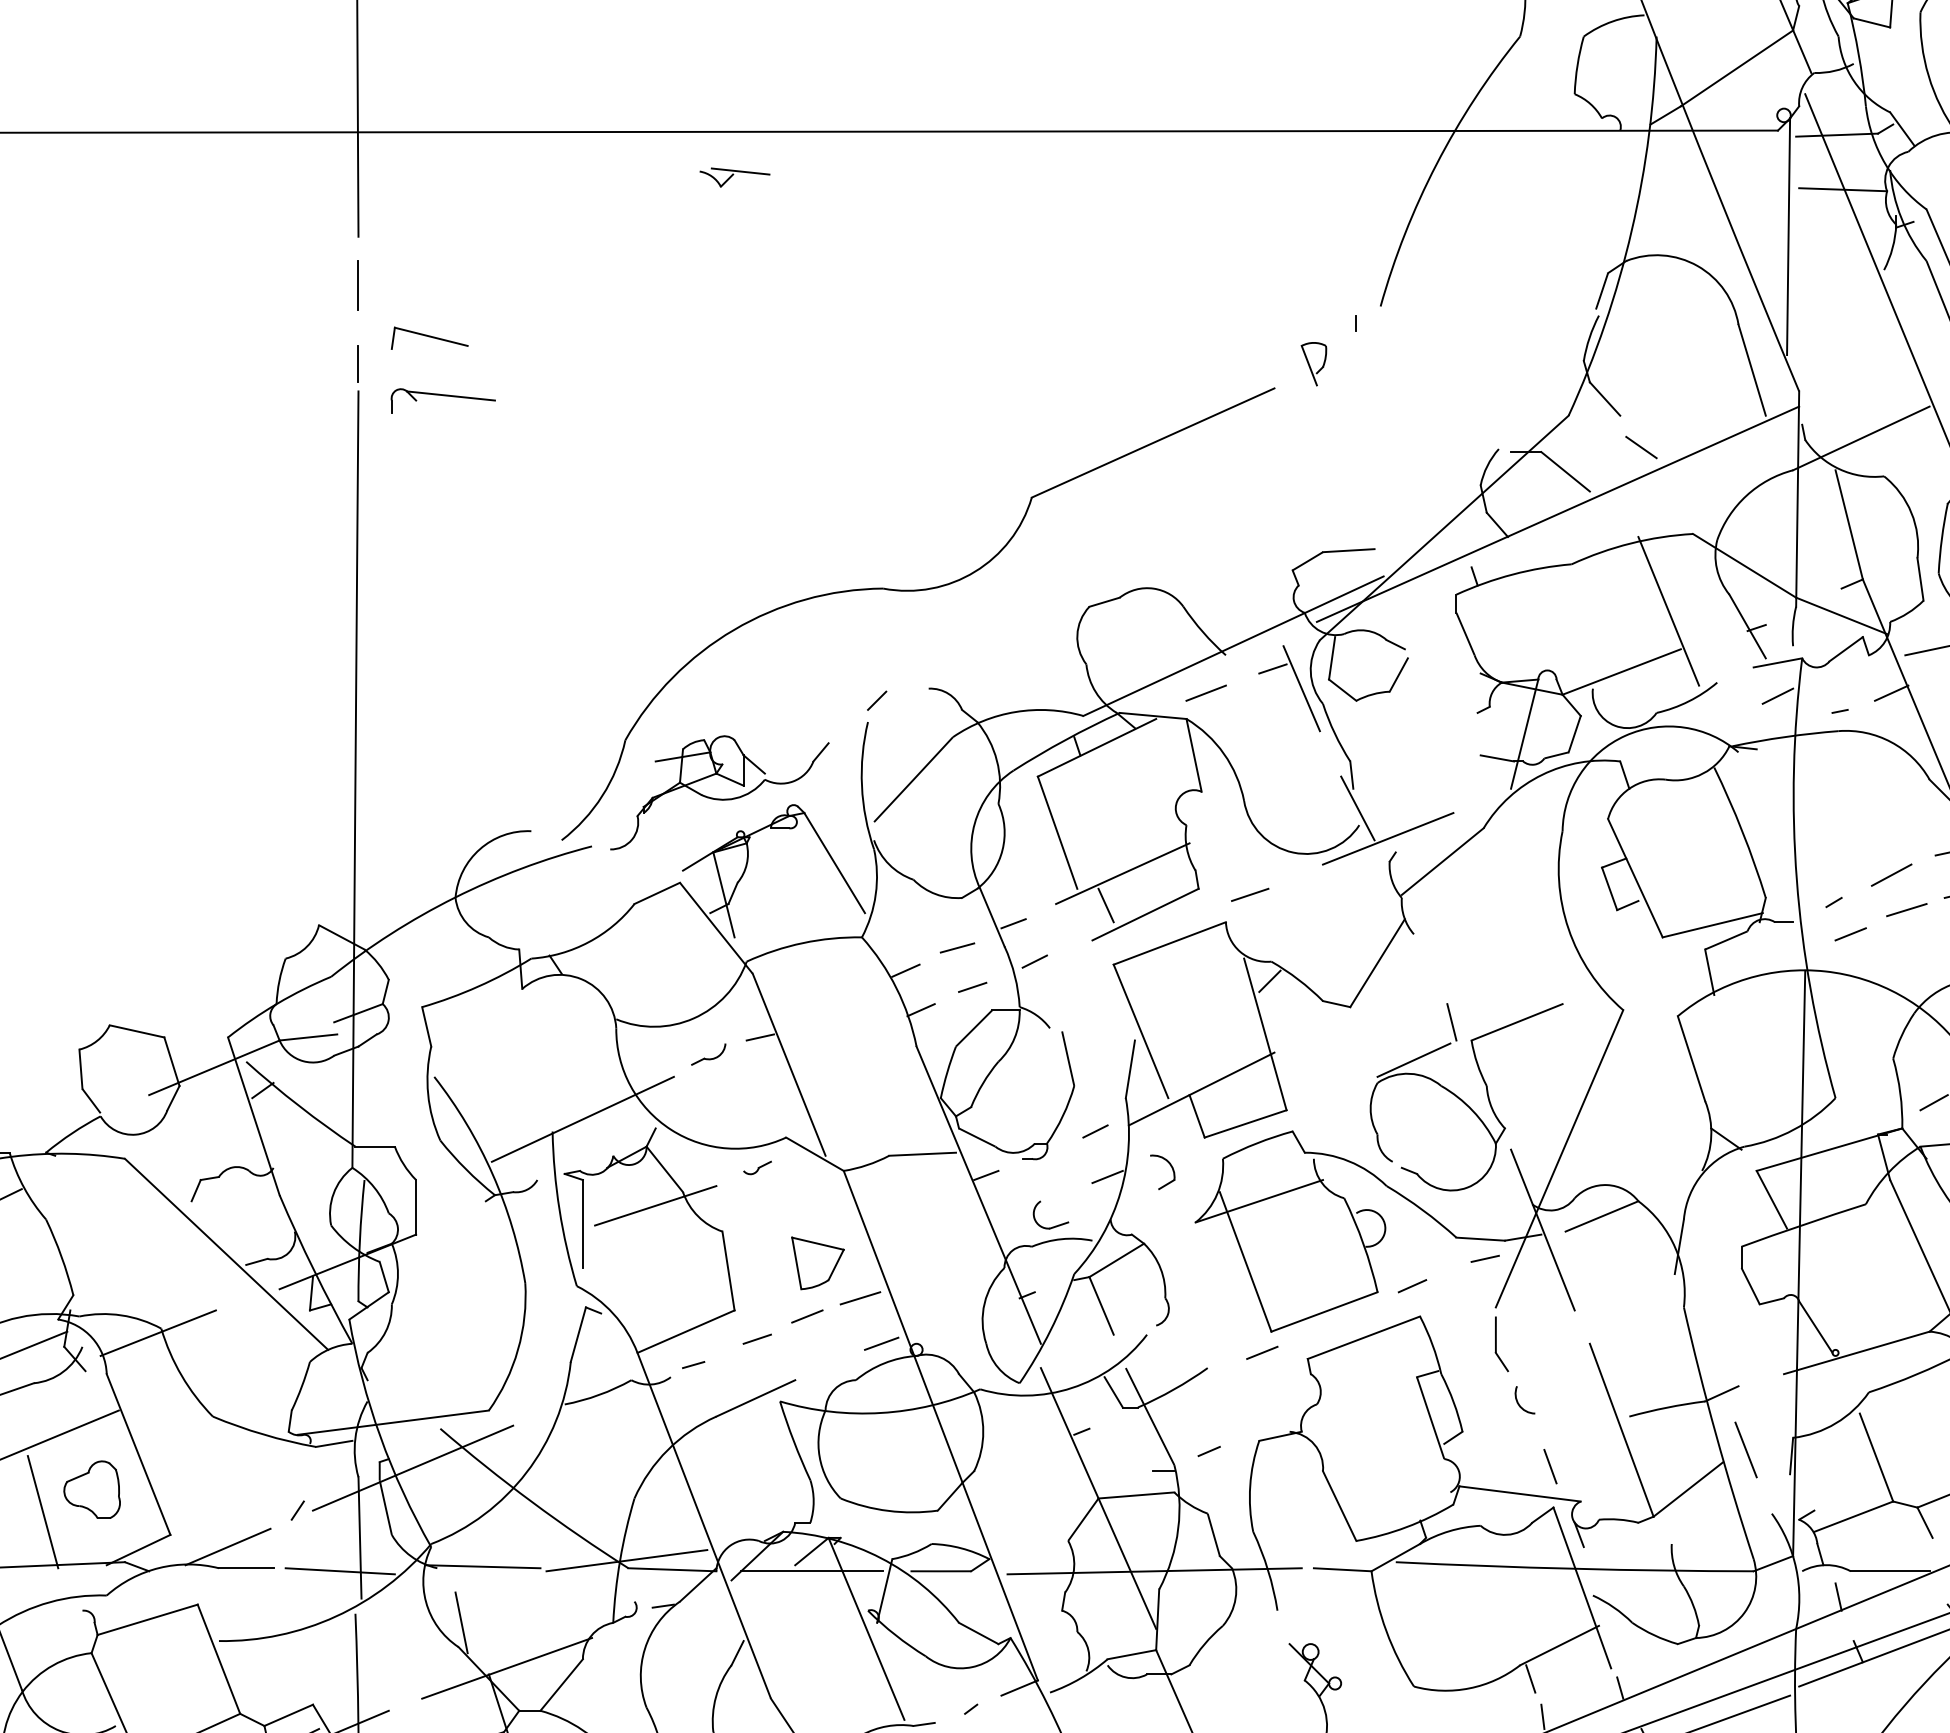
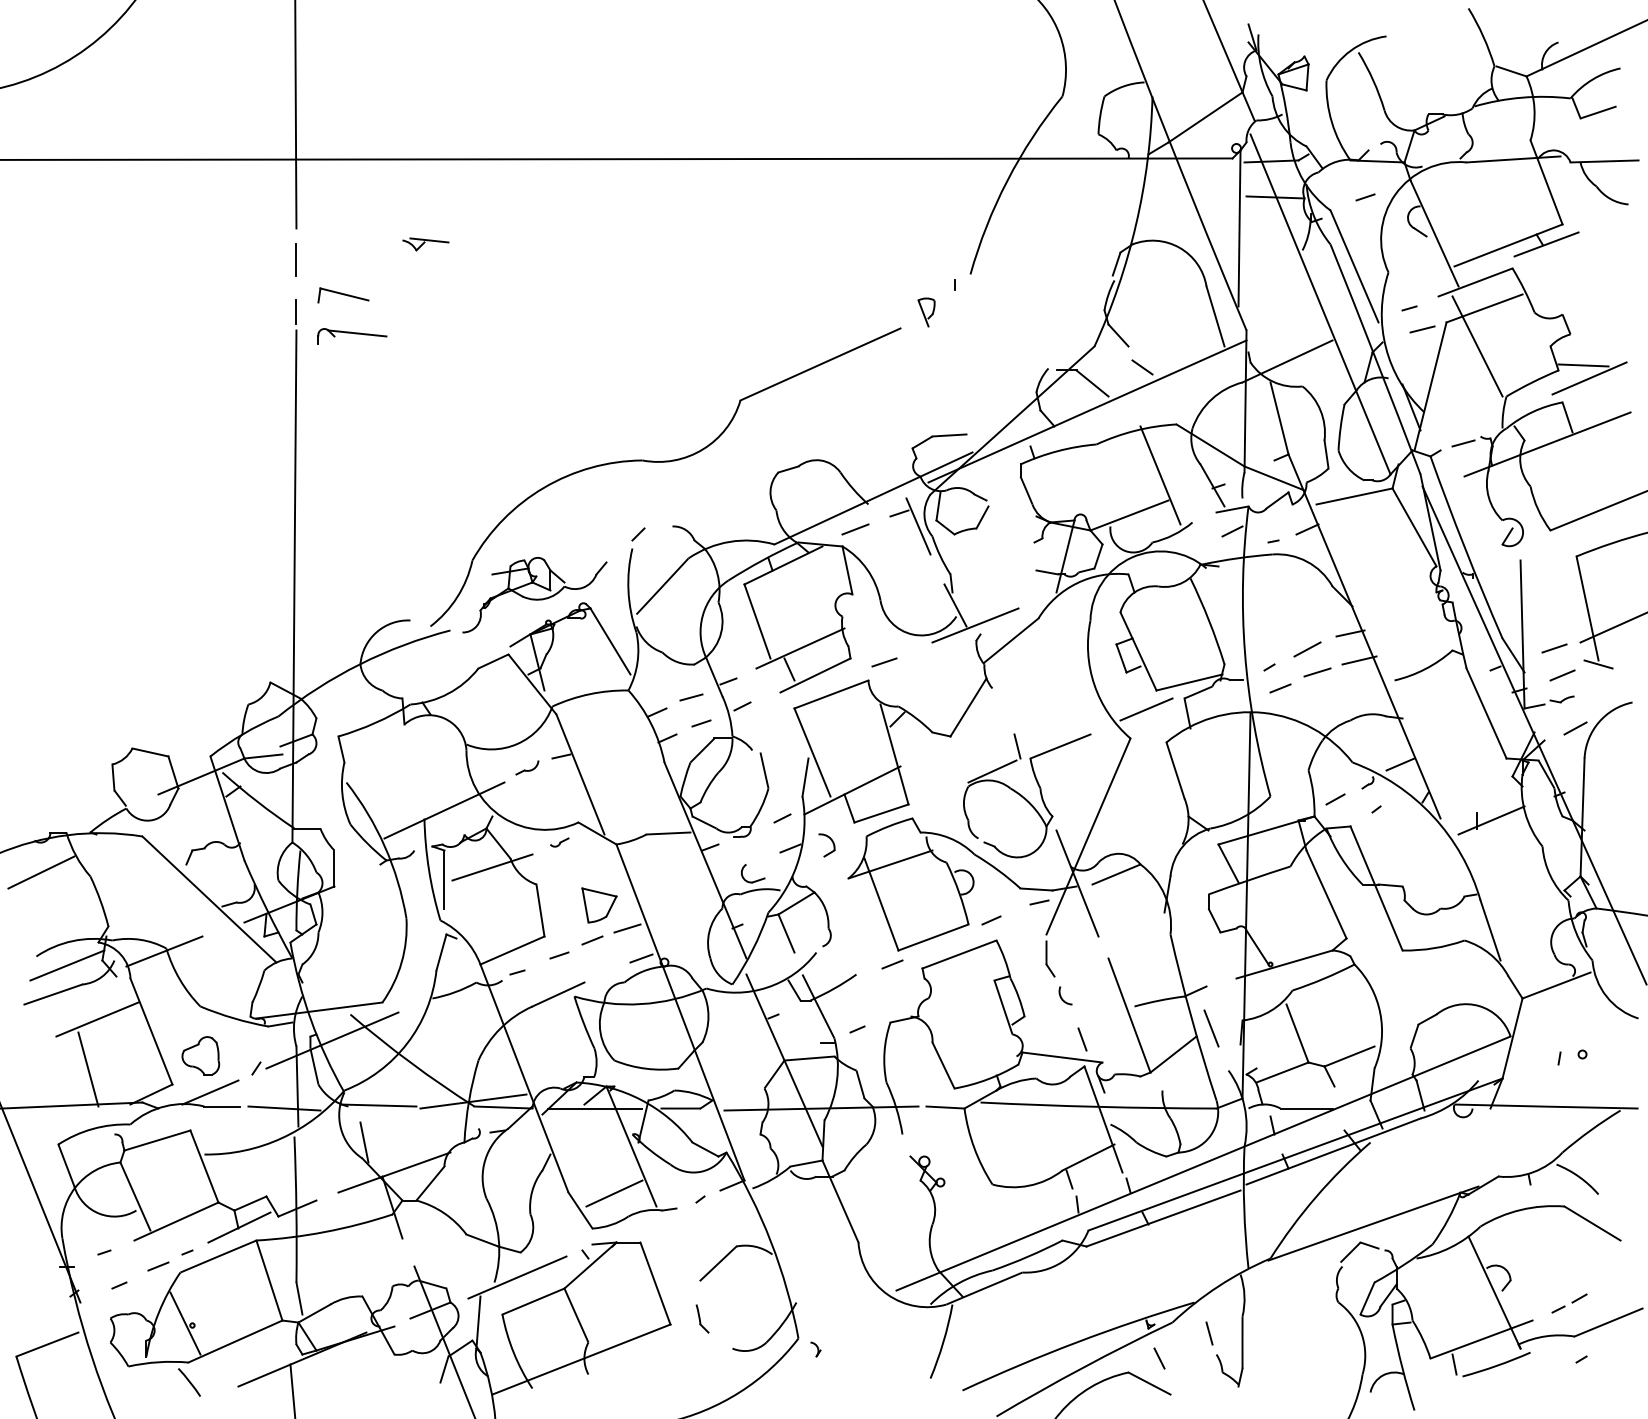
part: (734, 177) -> (425, 244), moved
line: (1647, 966) -> (1146, 709), added
part: (91, 1489) -> (200, 1055), moved
line: (840, 1700) -> (614, 1193), added

